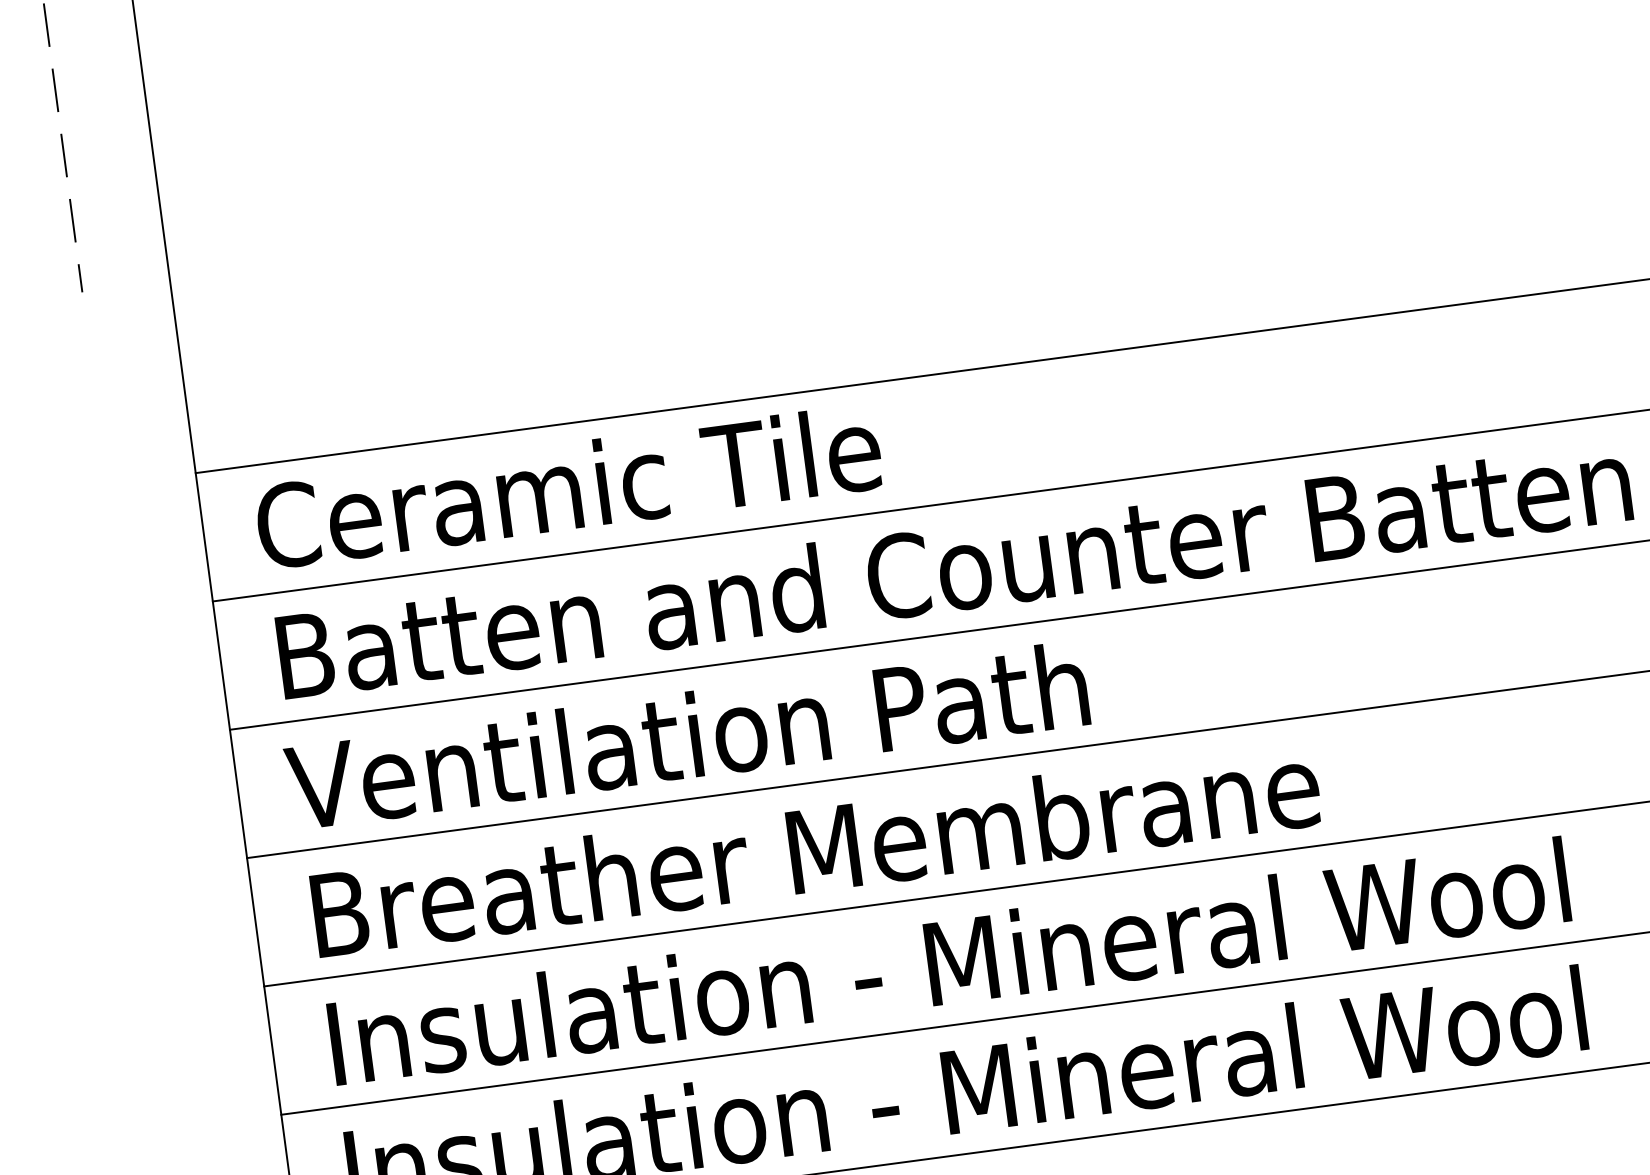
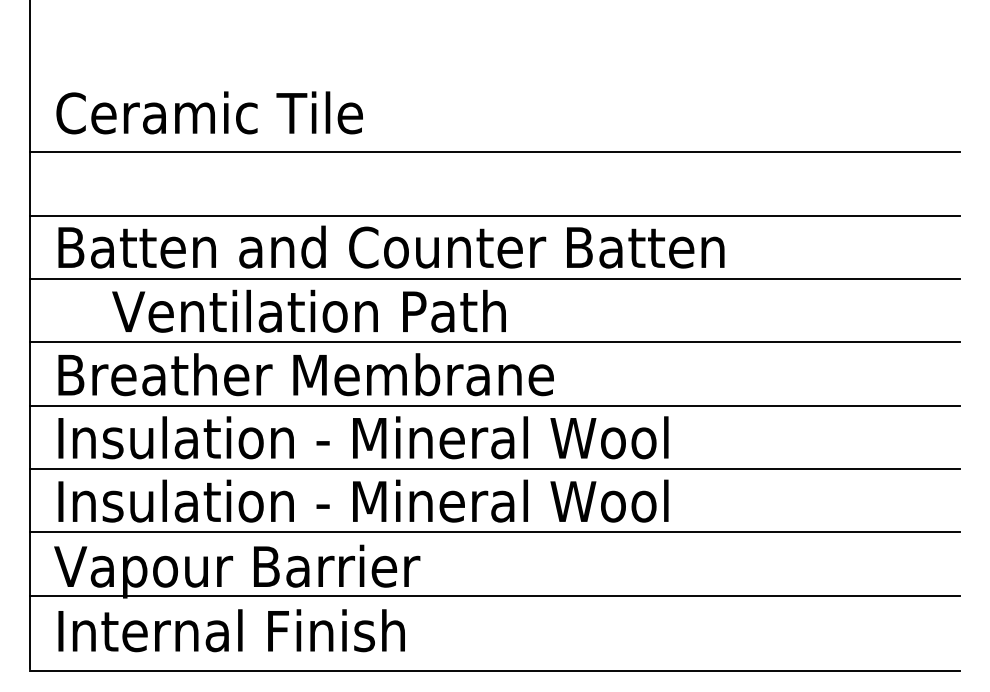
text: (568, 485) -> (209, 112), moved
text: (685, 734) -> (308, 310), moved

